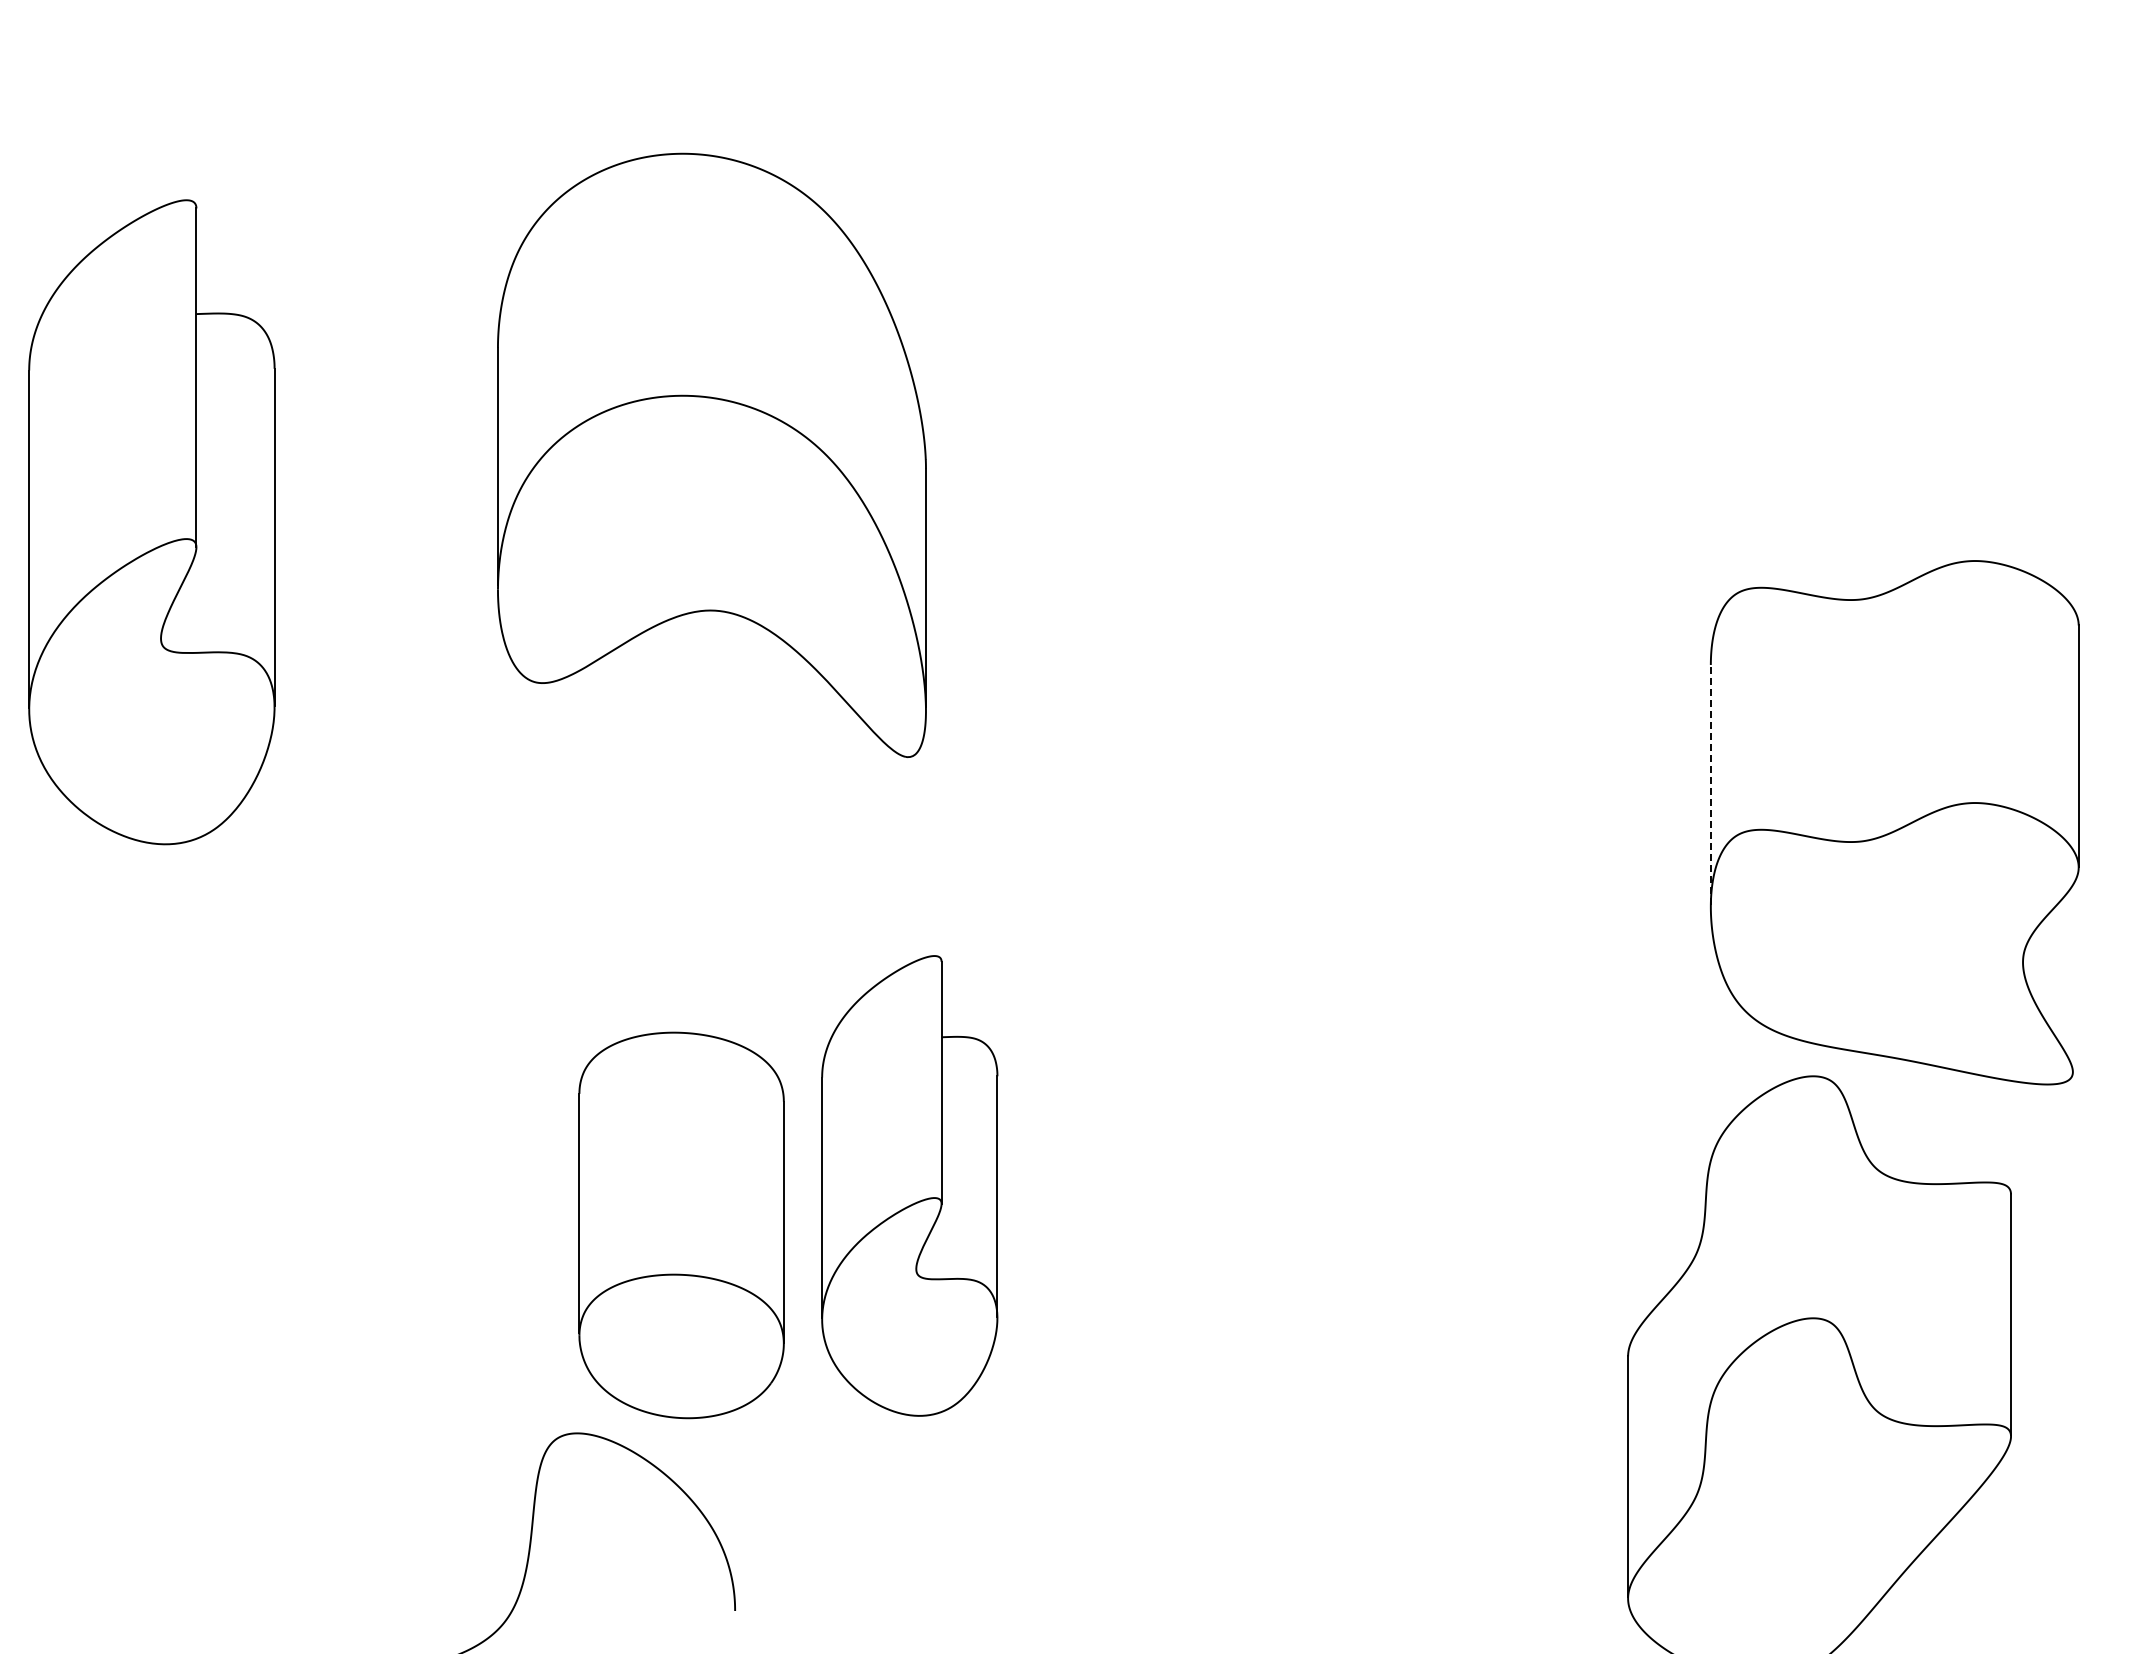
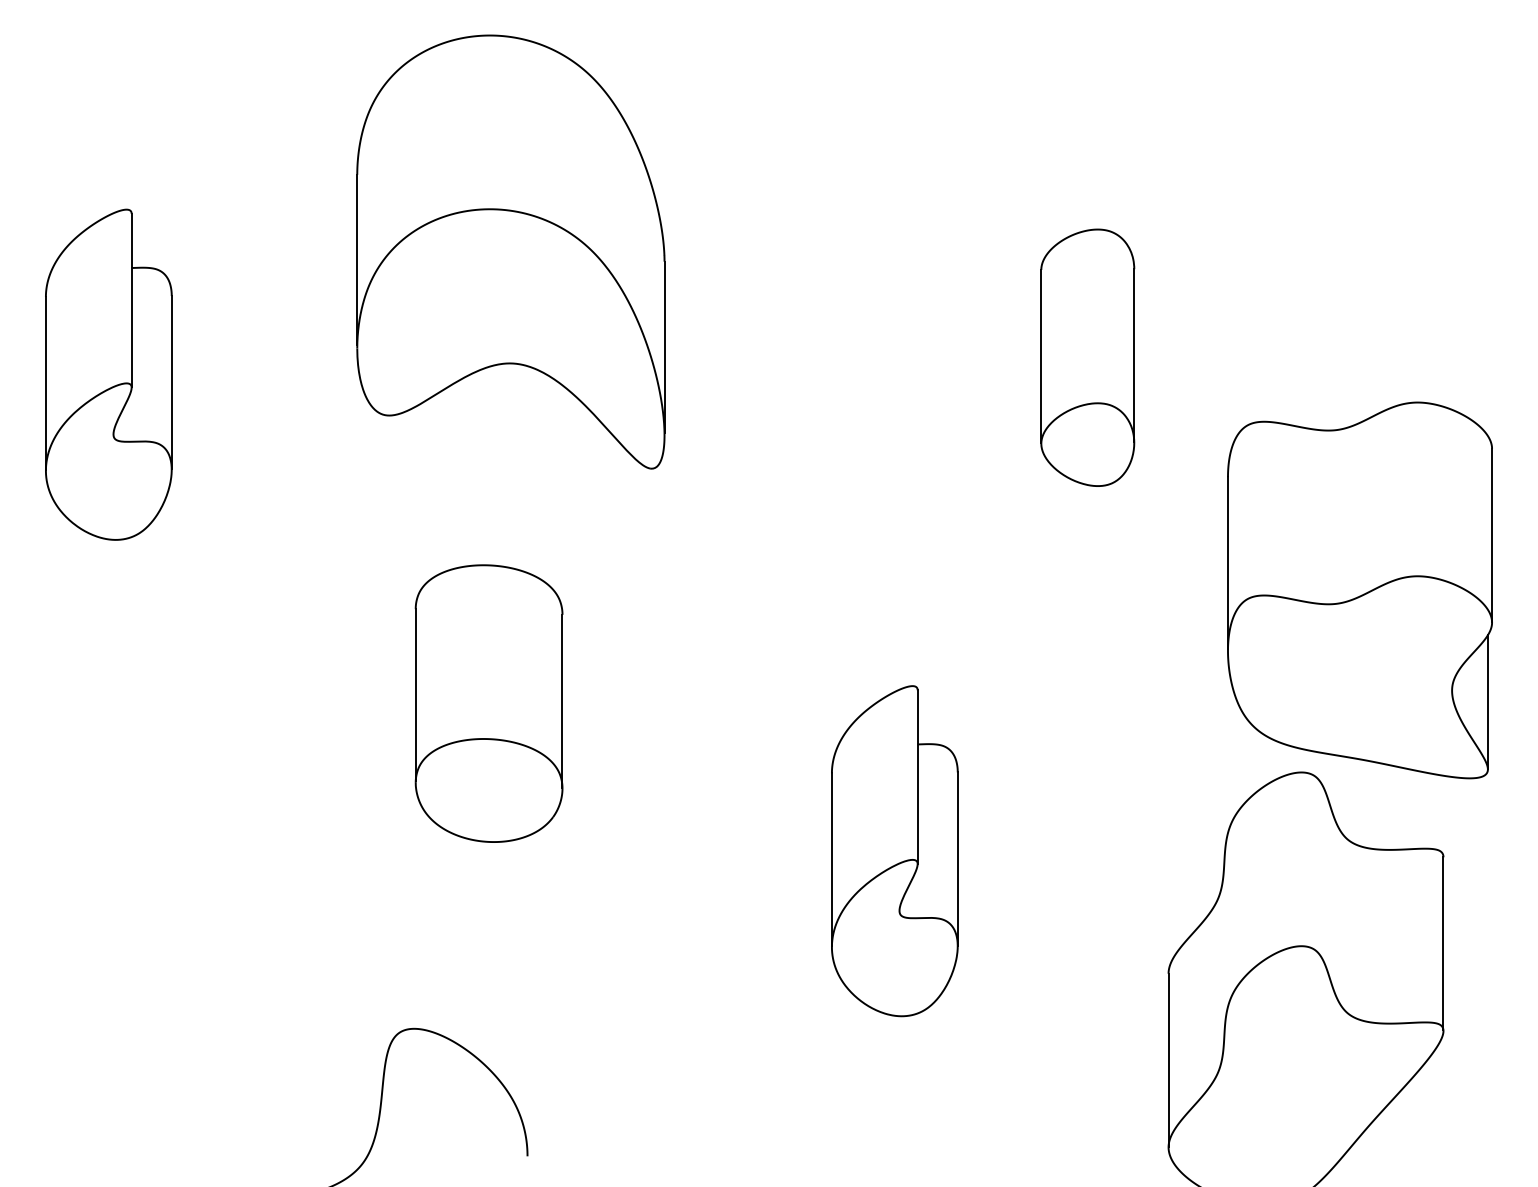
part: (711, 454) -> (510, 251), moved
part: (1515, 498) -> (1087, 357), added
part: (151, 522) -> (108, 374), size x0.71
line: (1710, 784) -> (1227, 562), dashed -> solid
line: (2072, 978) -> (1487, 702), added
part: (909, 1185) -> (894, 850), moved
part: (681, 1225) -> (489, 703), moved

